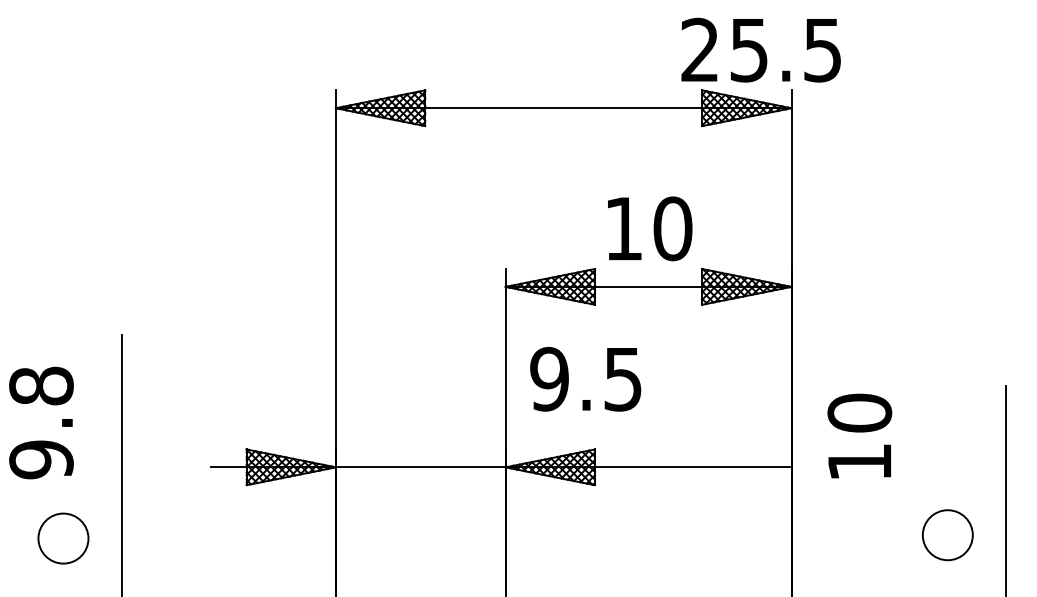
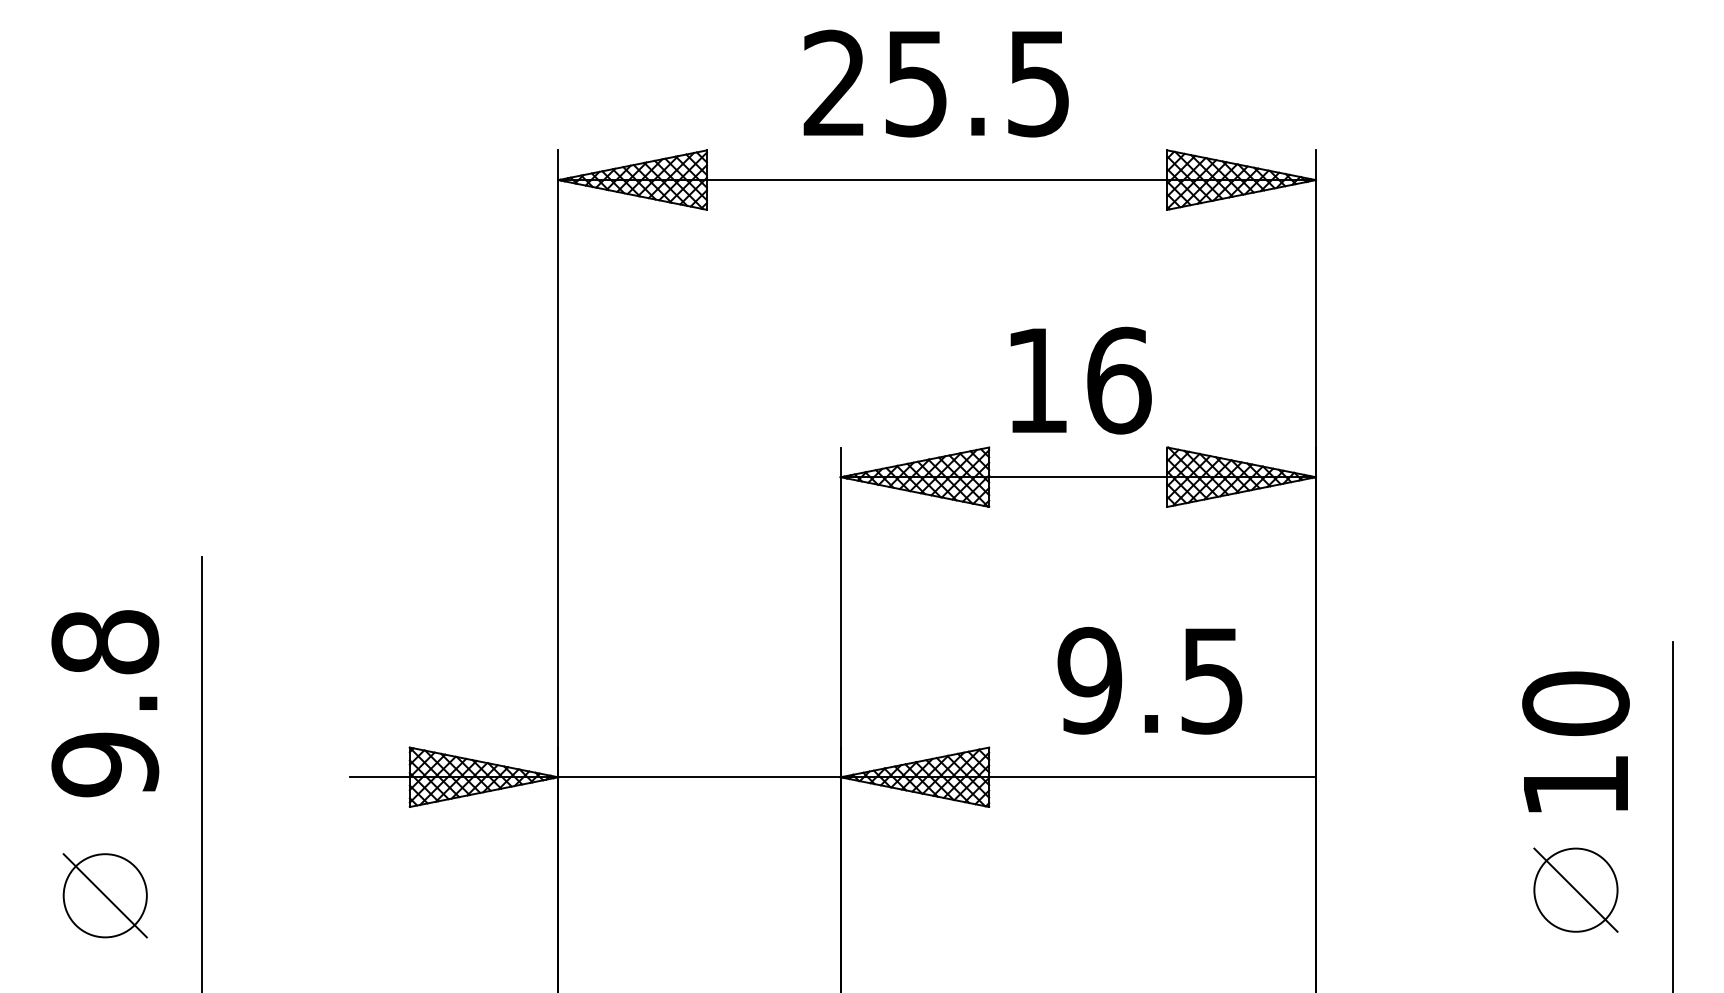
text: (760, 49) -> (935, 82), moved
text: (672, 228) -> (1118, 380), 10 -> 16
text: (585, 379) -> (1149, 681), moved
text: (41, 422) -> (105, 702), moved
text: (859, 435) -> (1575, 740), moved
line: (947, 535) -> (1575, 890), added
line: (63, 538) -> (105, 895), added

